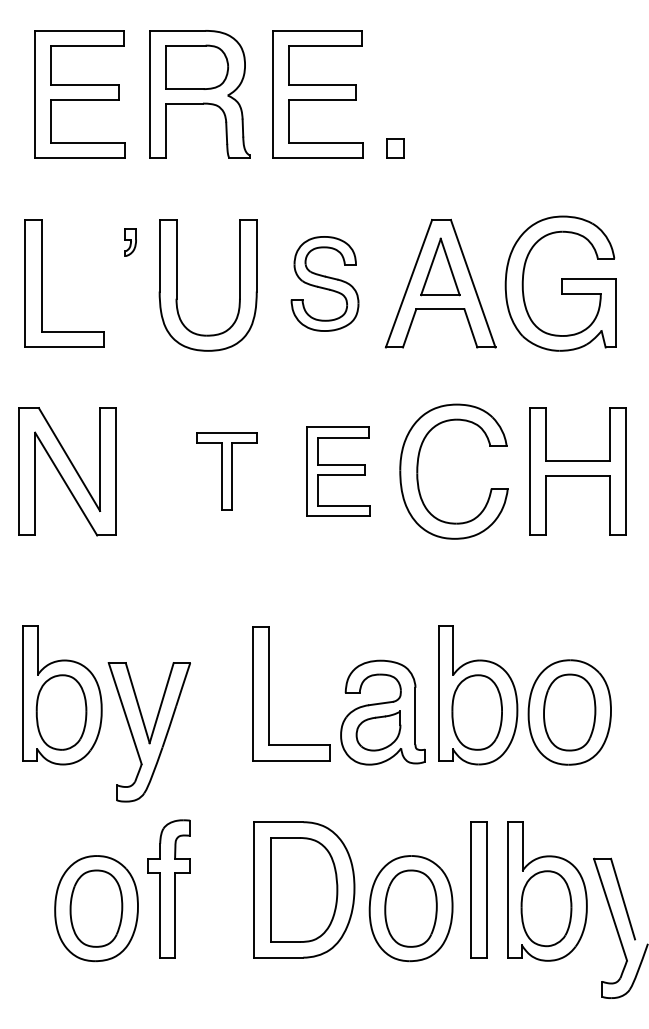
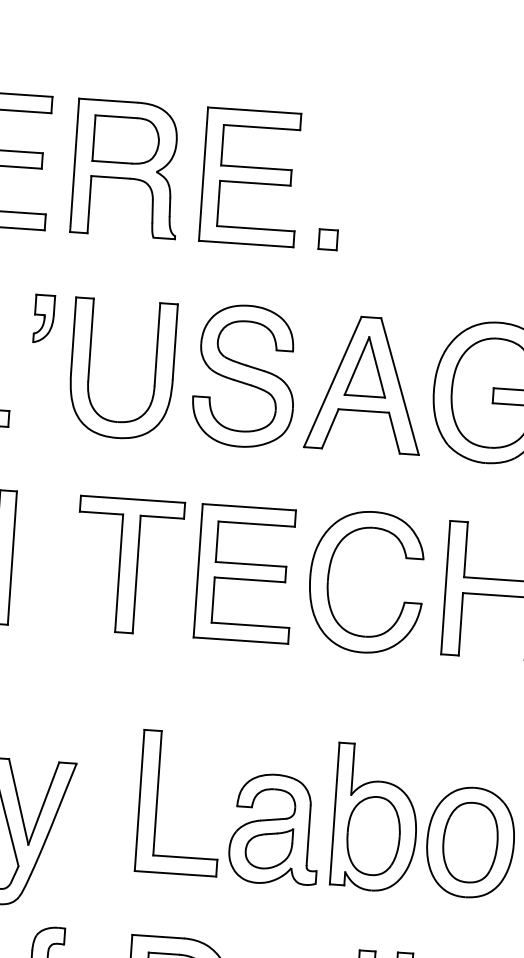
part: (130, 242) -> (44, 318), size x1.67
part: (324, 283) -> (244, 375), size x1.43
part: (226, 471) -> (128, 565), size x1.67
part: (338, 471) -> (245, 573), size x1.43

